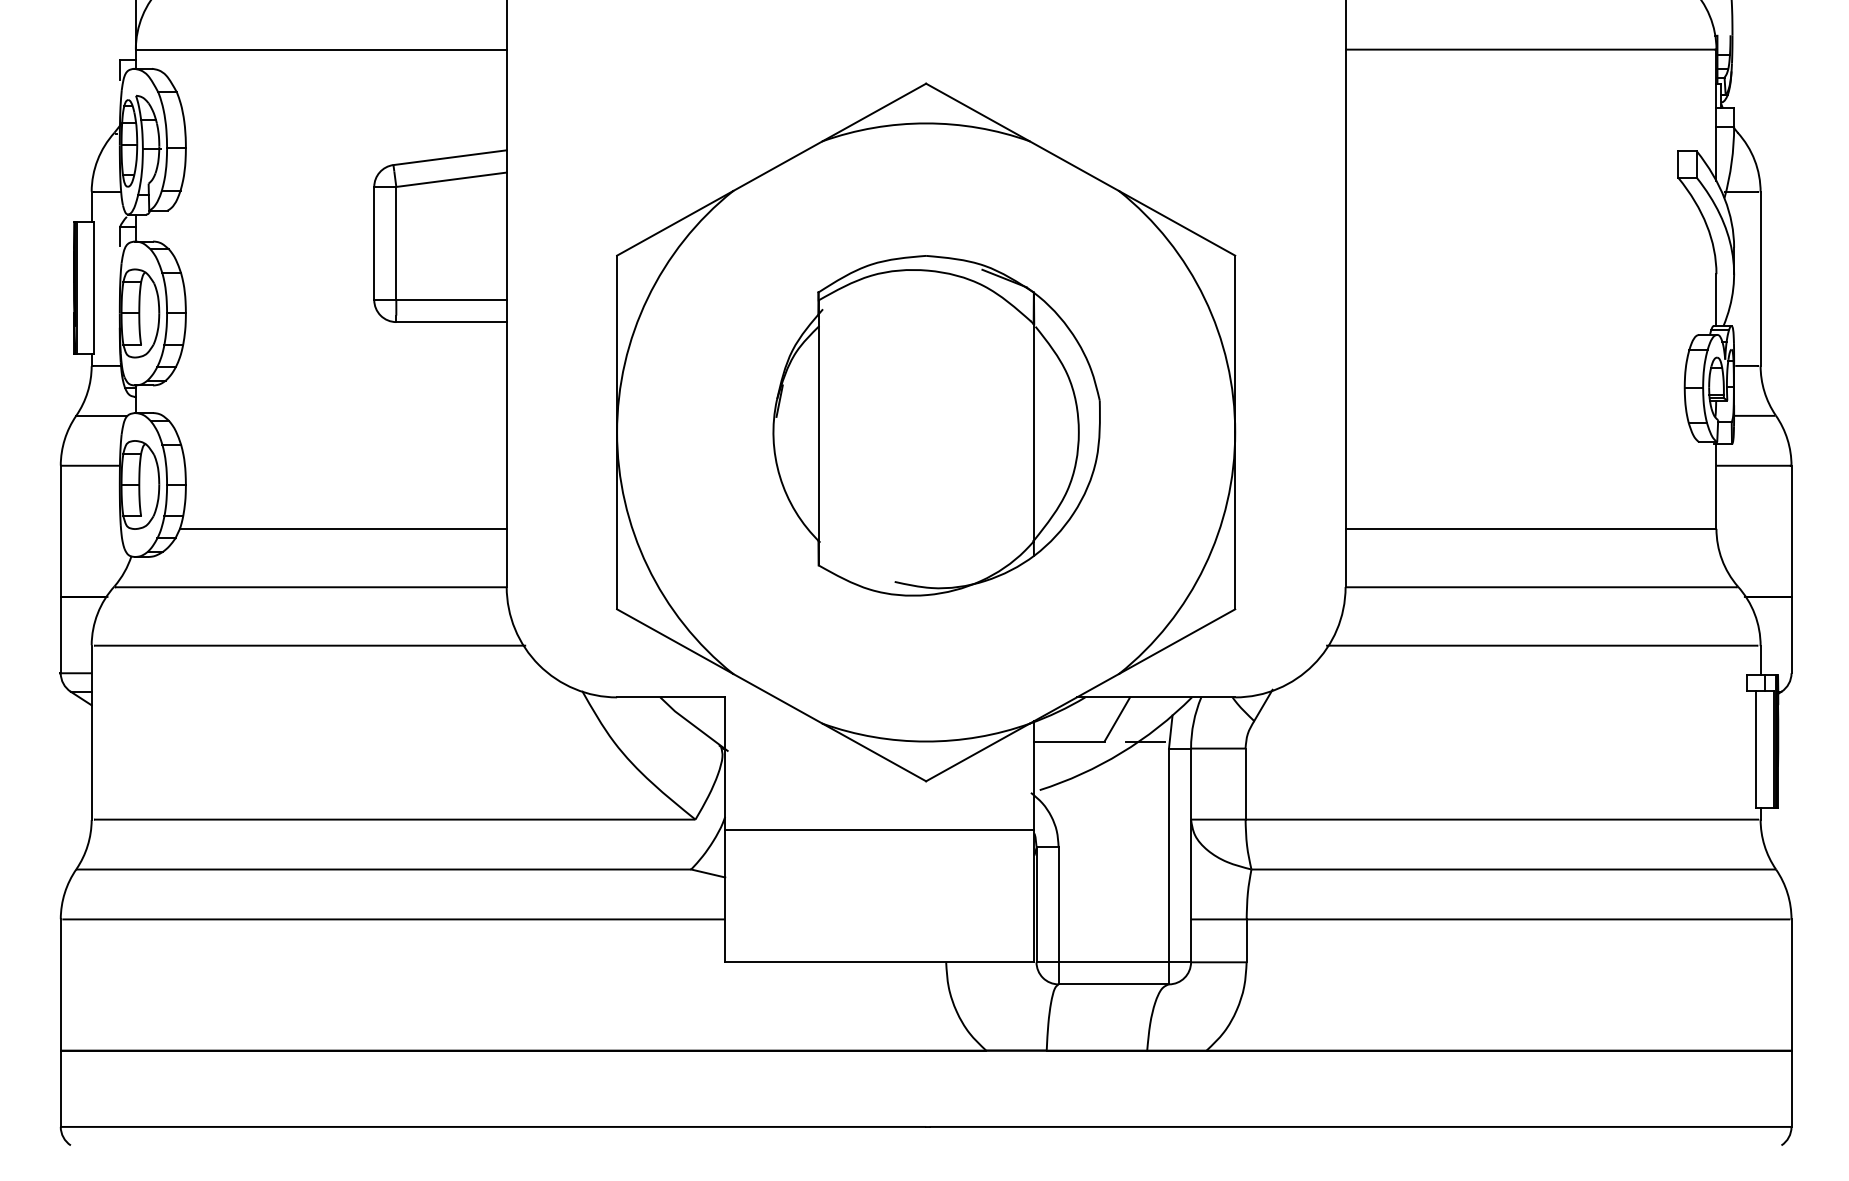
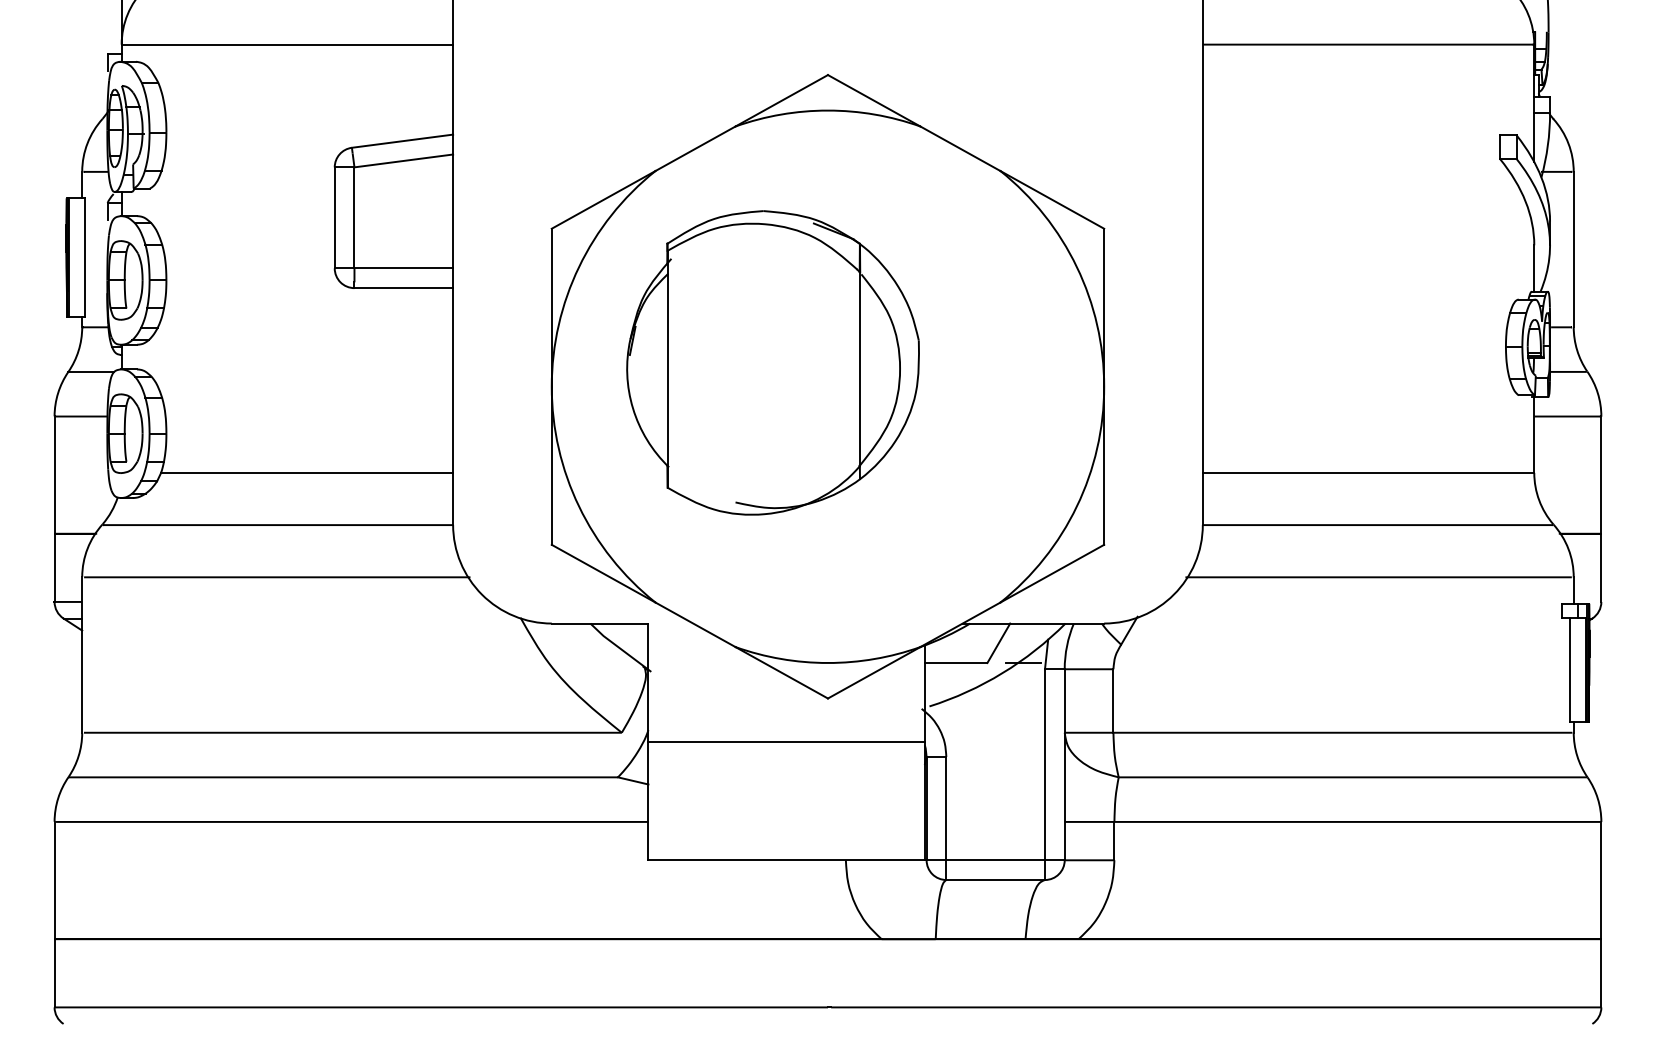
part: (936, 425) -> (772, 362), moved

